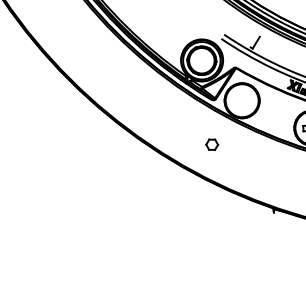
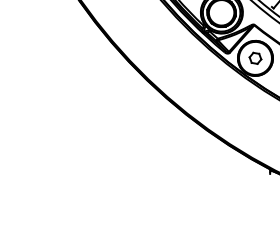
part: (212, 144) -> (255, 58), moved

